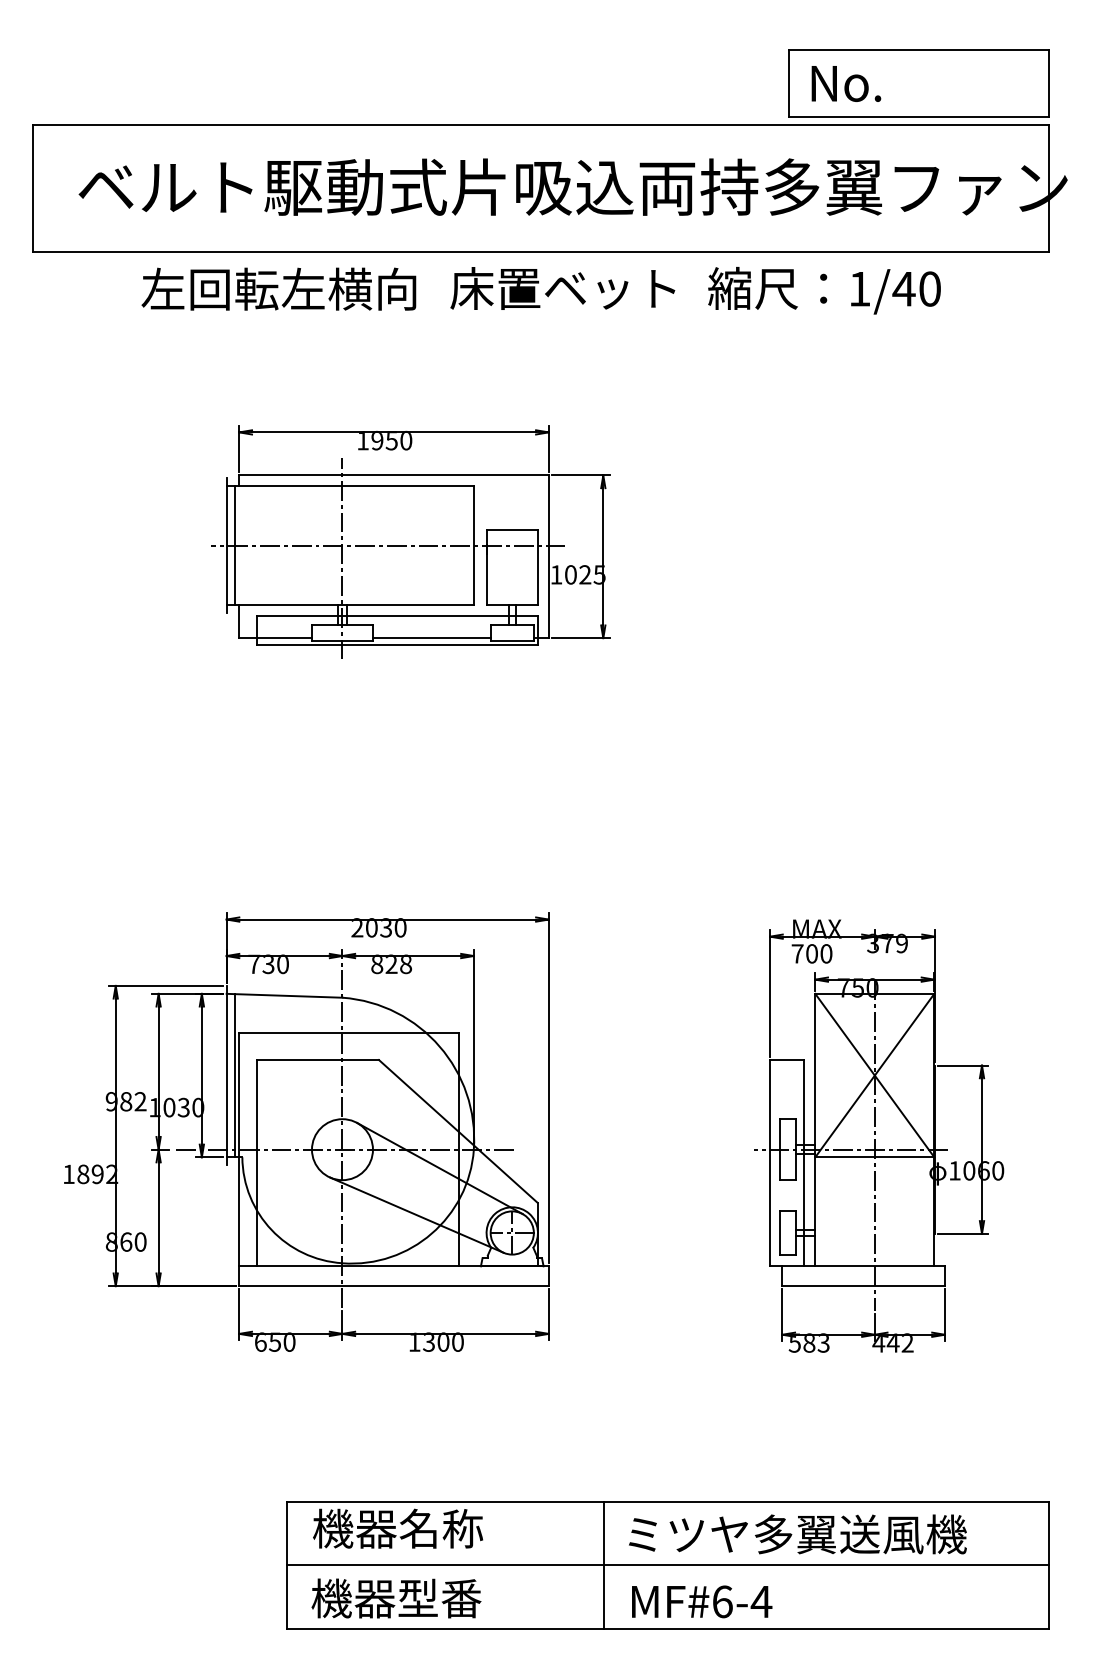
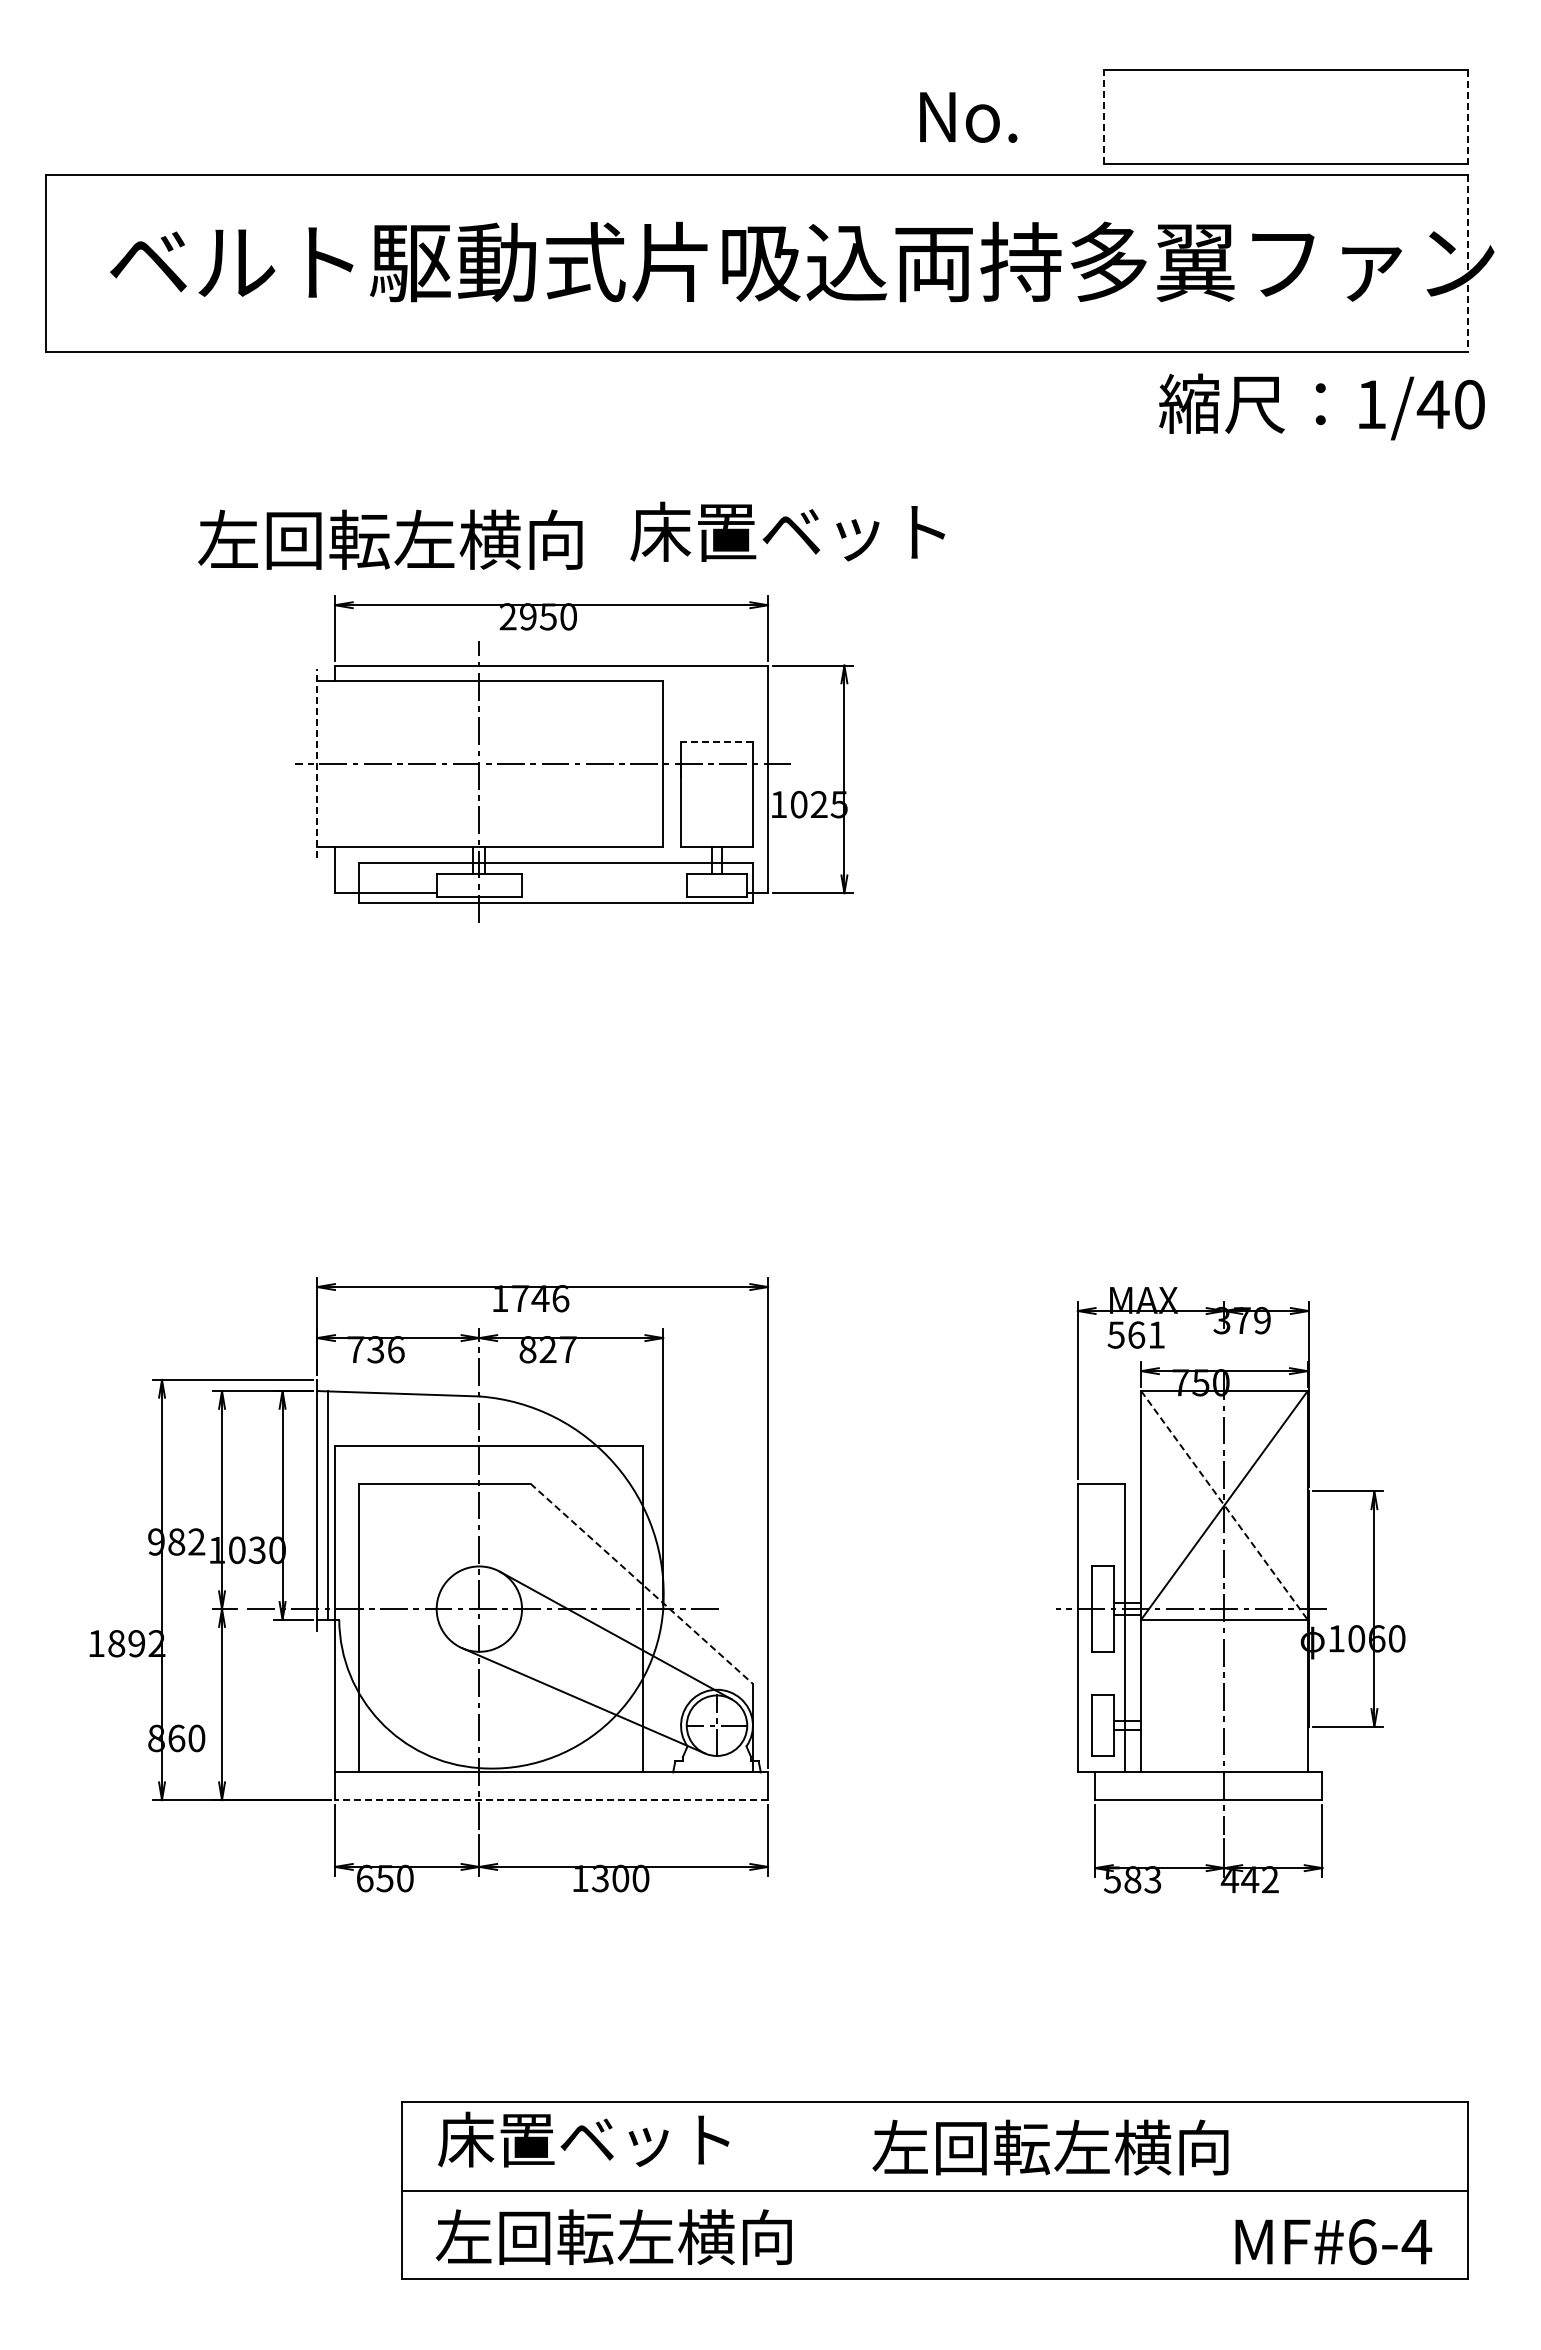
line: (789, 83) -> (1104, 117), solid -> dashed
text: (846, 83) -> (968, 117), moved
line: (1048, 83) -> (1467, 117), solid -> dashed
line: (1048, 188) -> (1467, 263), solid -> dashed
text: (278, 288) -> (390, 539), moved
text: (562, 288) -> (787, 531), moved
text: (824, 290) -> (1321, 406), moved
text: (362, 440) -> (507, 616), 1950 -> 2950
line: (512, 529) -> (717, 741), solid -> dashed
line: (226, 545) -> (317, 763), solid -> dashed
line: (234, 545) -> (328, 763), removed
line: (431, 638) -> (604, 893), removed
text: (379, 927) -> (530, 1298), 2030 -> 1746
text: (812, 953) -> (1136, 1334), 700 -> 561
text: (283, 964) -> (396, 1349), 730 -> 736
text: (406, 964) -> (568, 1349), 828 -> 827
line: (874, 1075) -> (1224, 1505), solid -> dashed
line: (458, 1131) -> (641, 1583), solid -> dashed
line: (394, 1286) -> (551, 1800), solid -> dashed
text: (416, 1528) -> (583, 2139), 機器名称 -> 床置ベット
text: (794, 1534) -> (1112, 2147), ミツヤ多翼送風機 -> 左回転左横向
line: (604, 1565) -> (845, 2190), removed
text: (438, 1598) -> (613, 2237), 機器型番 -> 左回転左横向
text: (701, 1601) -> (1333, 2241), moved

